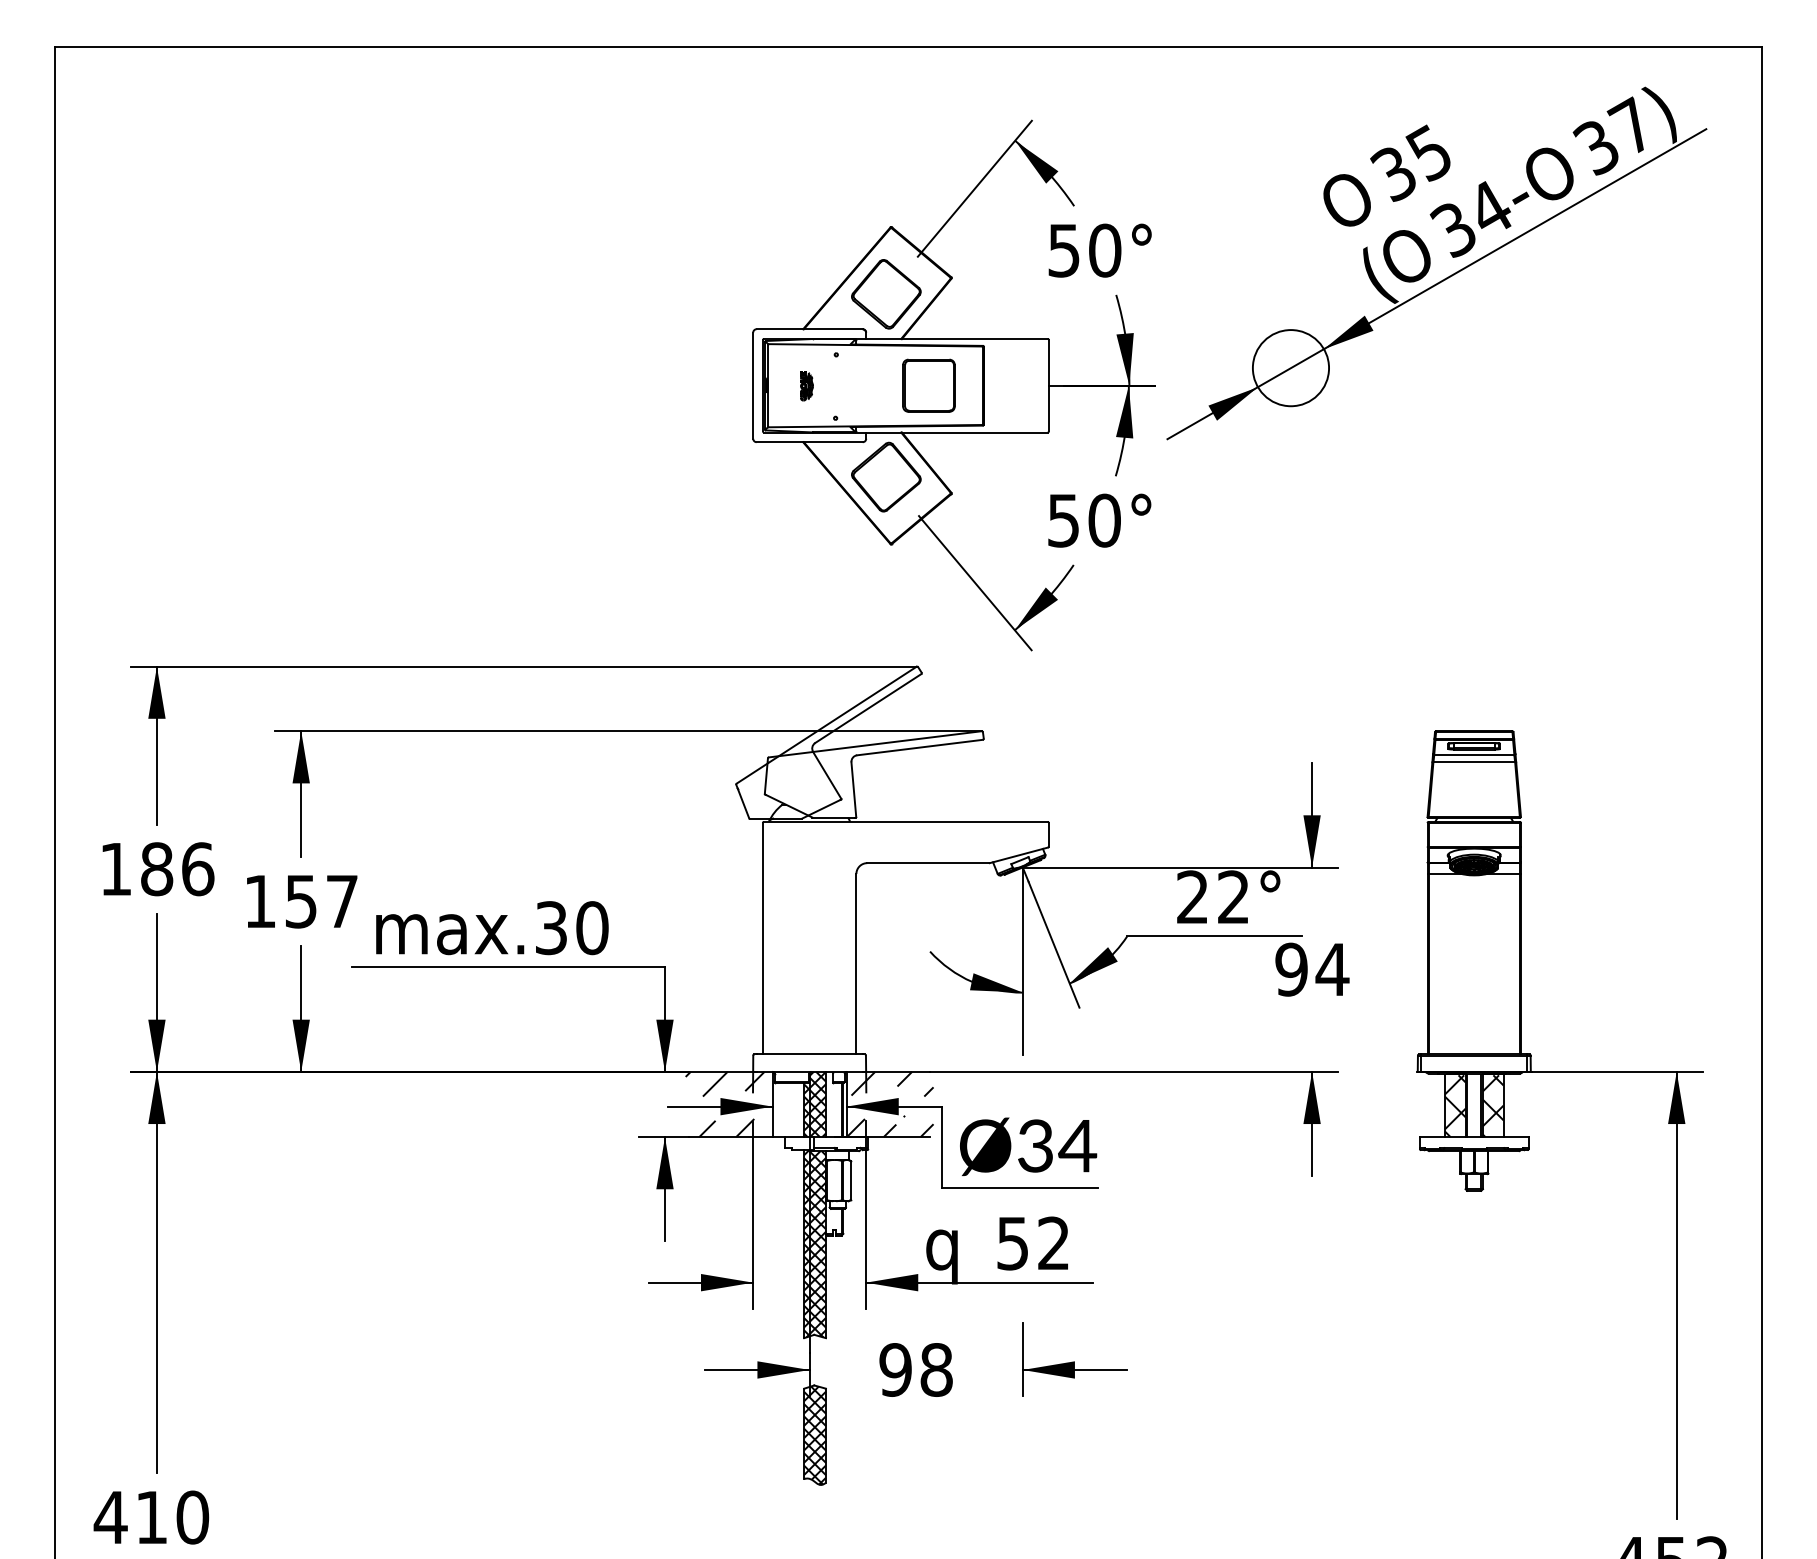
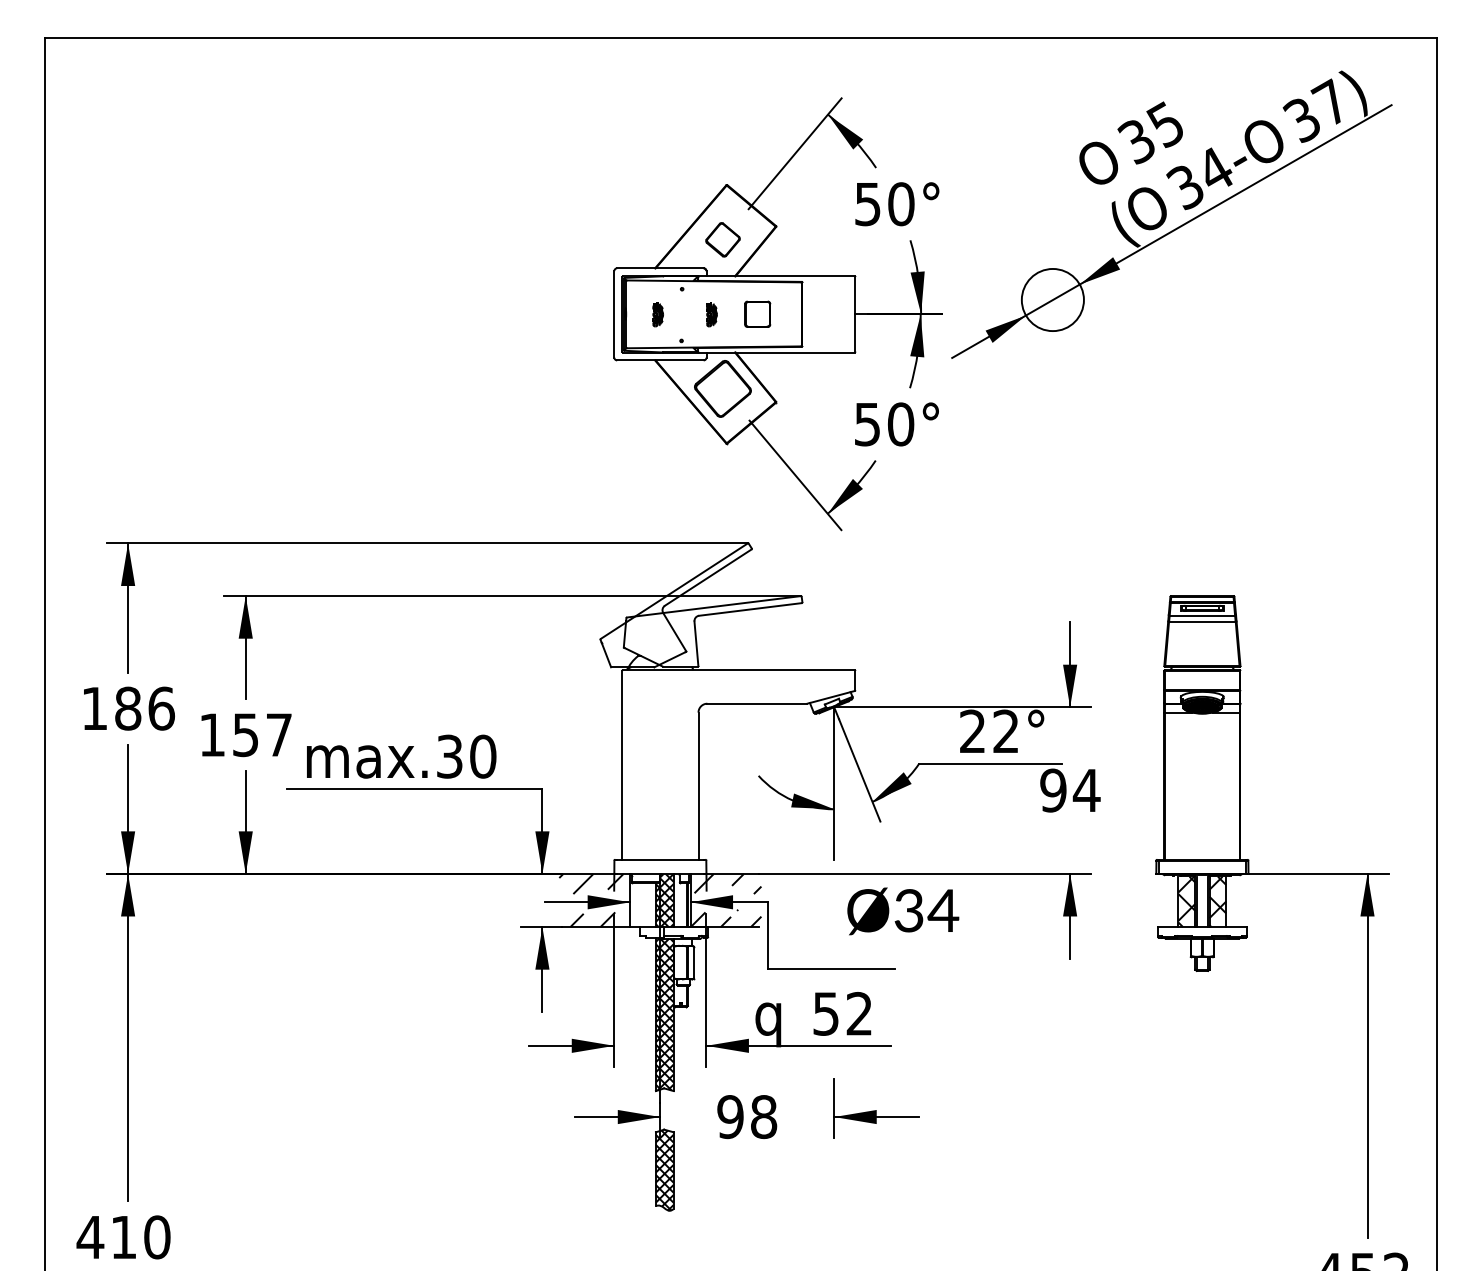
part: (886, 294) -> (723, 239), size x0.6
part: (928, 385) -> (757, 314), size x0.6
part: (872, 386) -> (711, 315), added
text: (1028, 1146) -> (903, 911), moved

